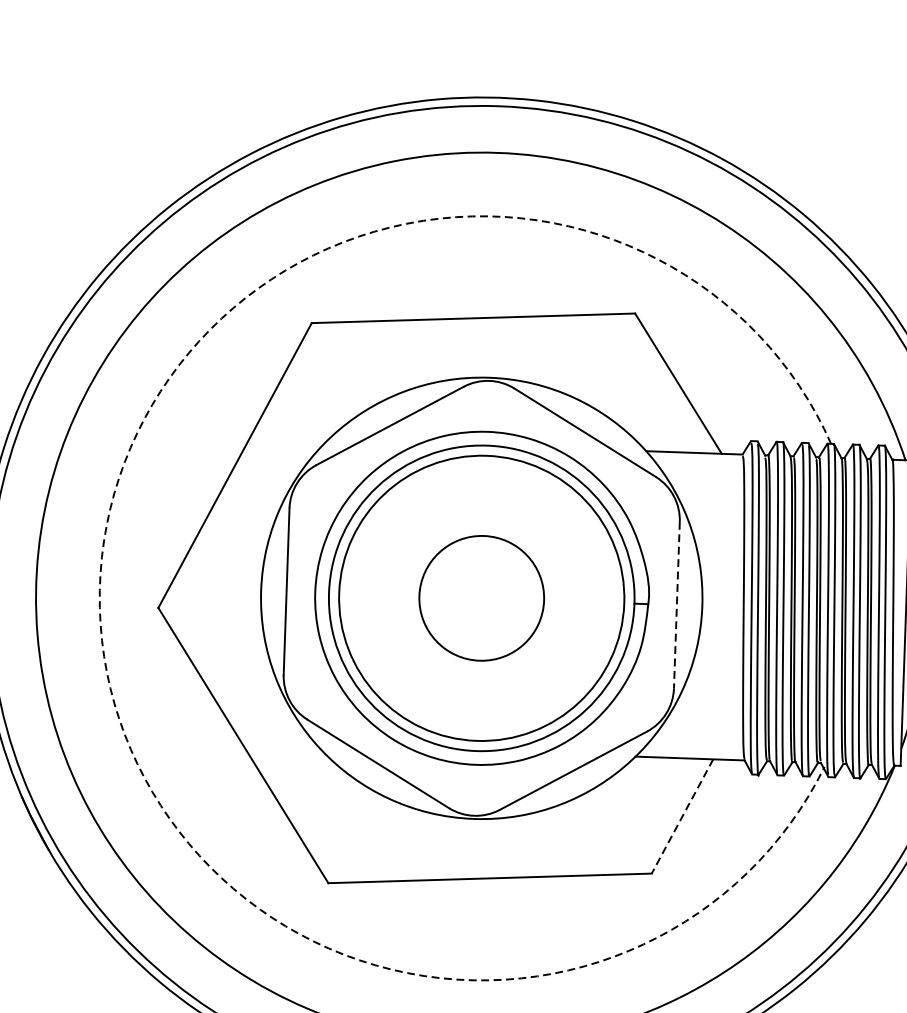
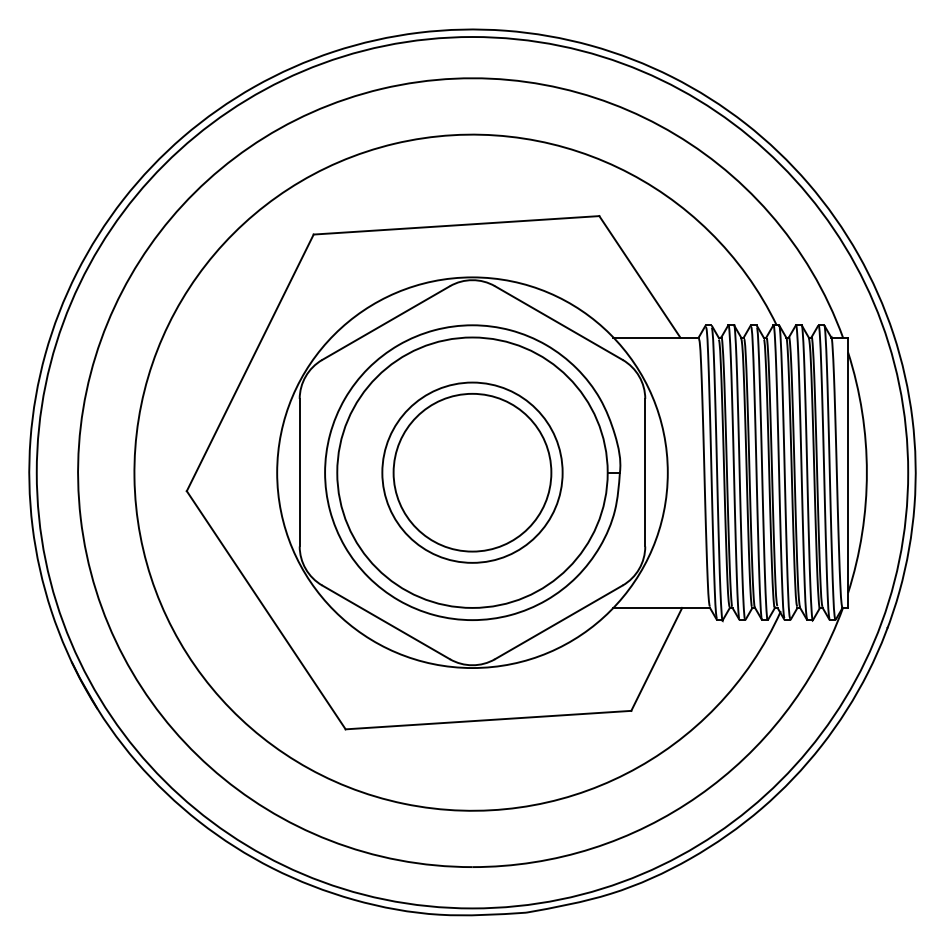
arc: (99, 590) -> (134, 477), dashed -> solid
circle: (481, 598) -> (472, 472), size x0.71
circle: (481, 598) -> (472, 472), size x1.43
line: (677, 604) -> (645, 472), dashed -> solid
line: (682, 816) -> (656, 659), dashed -> solid

